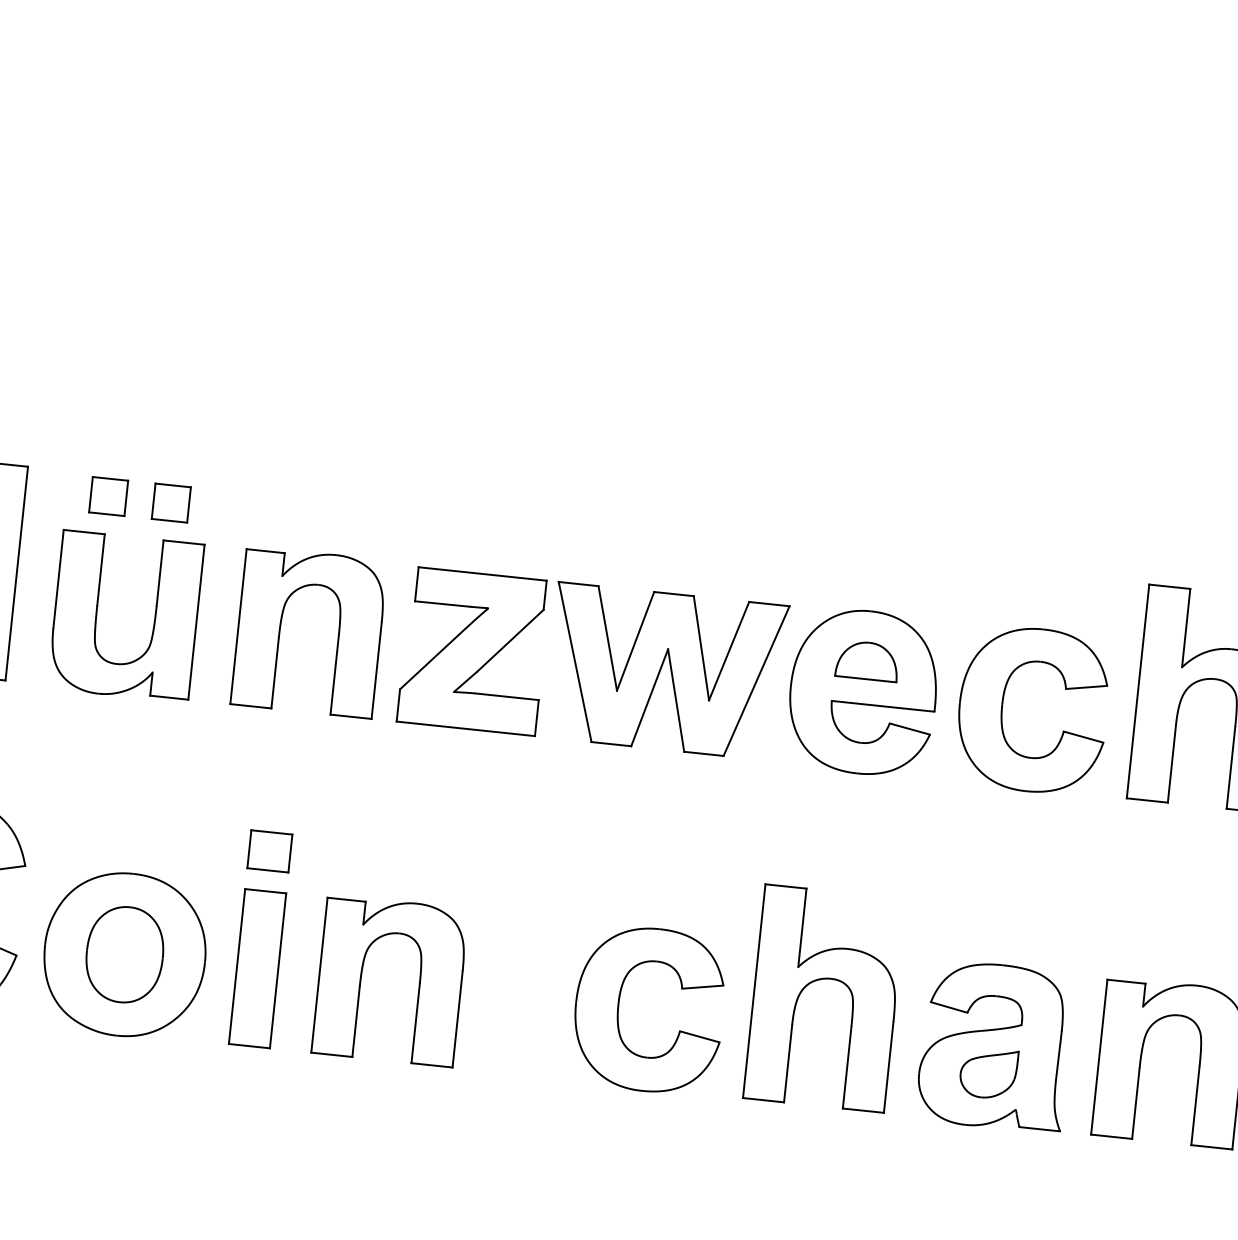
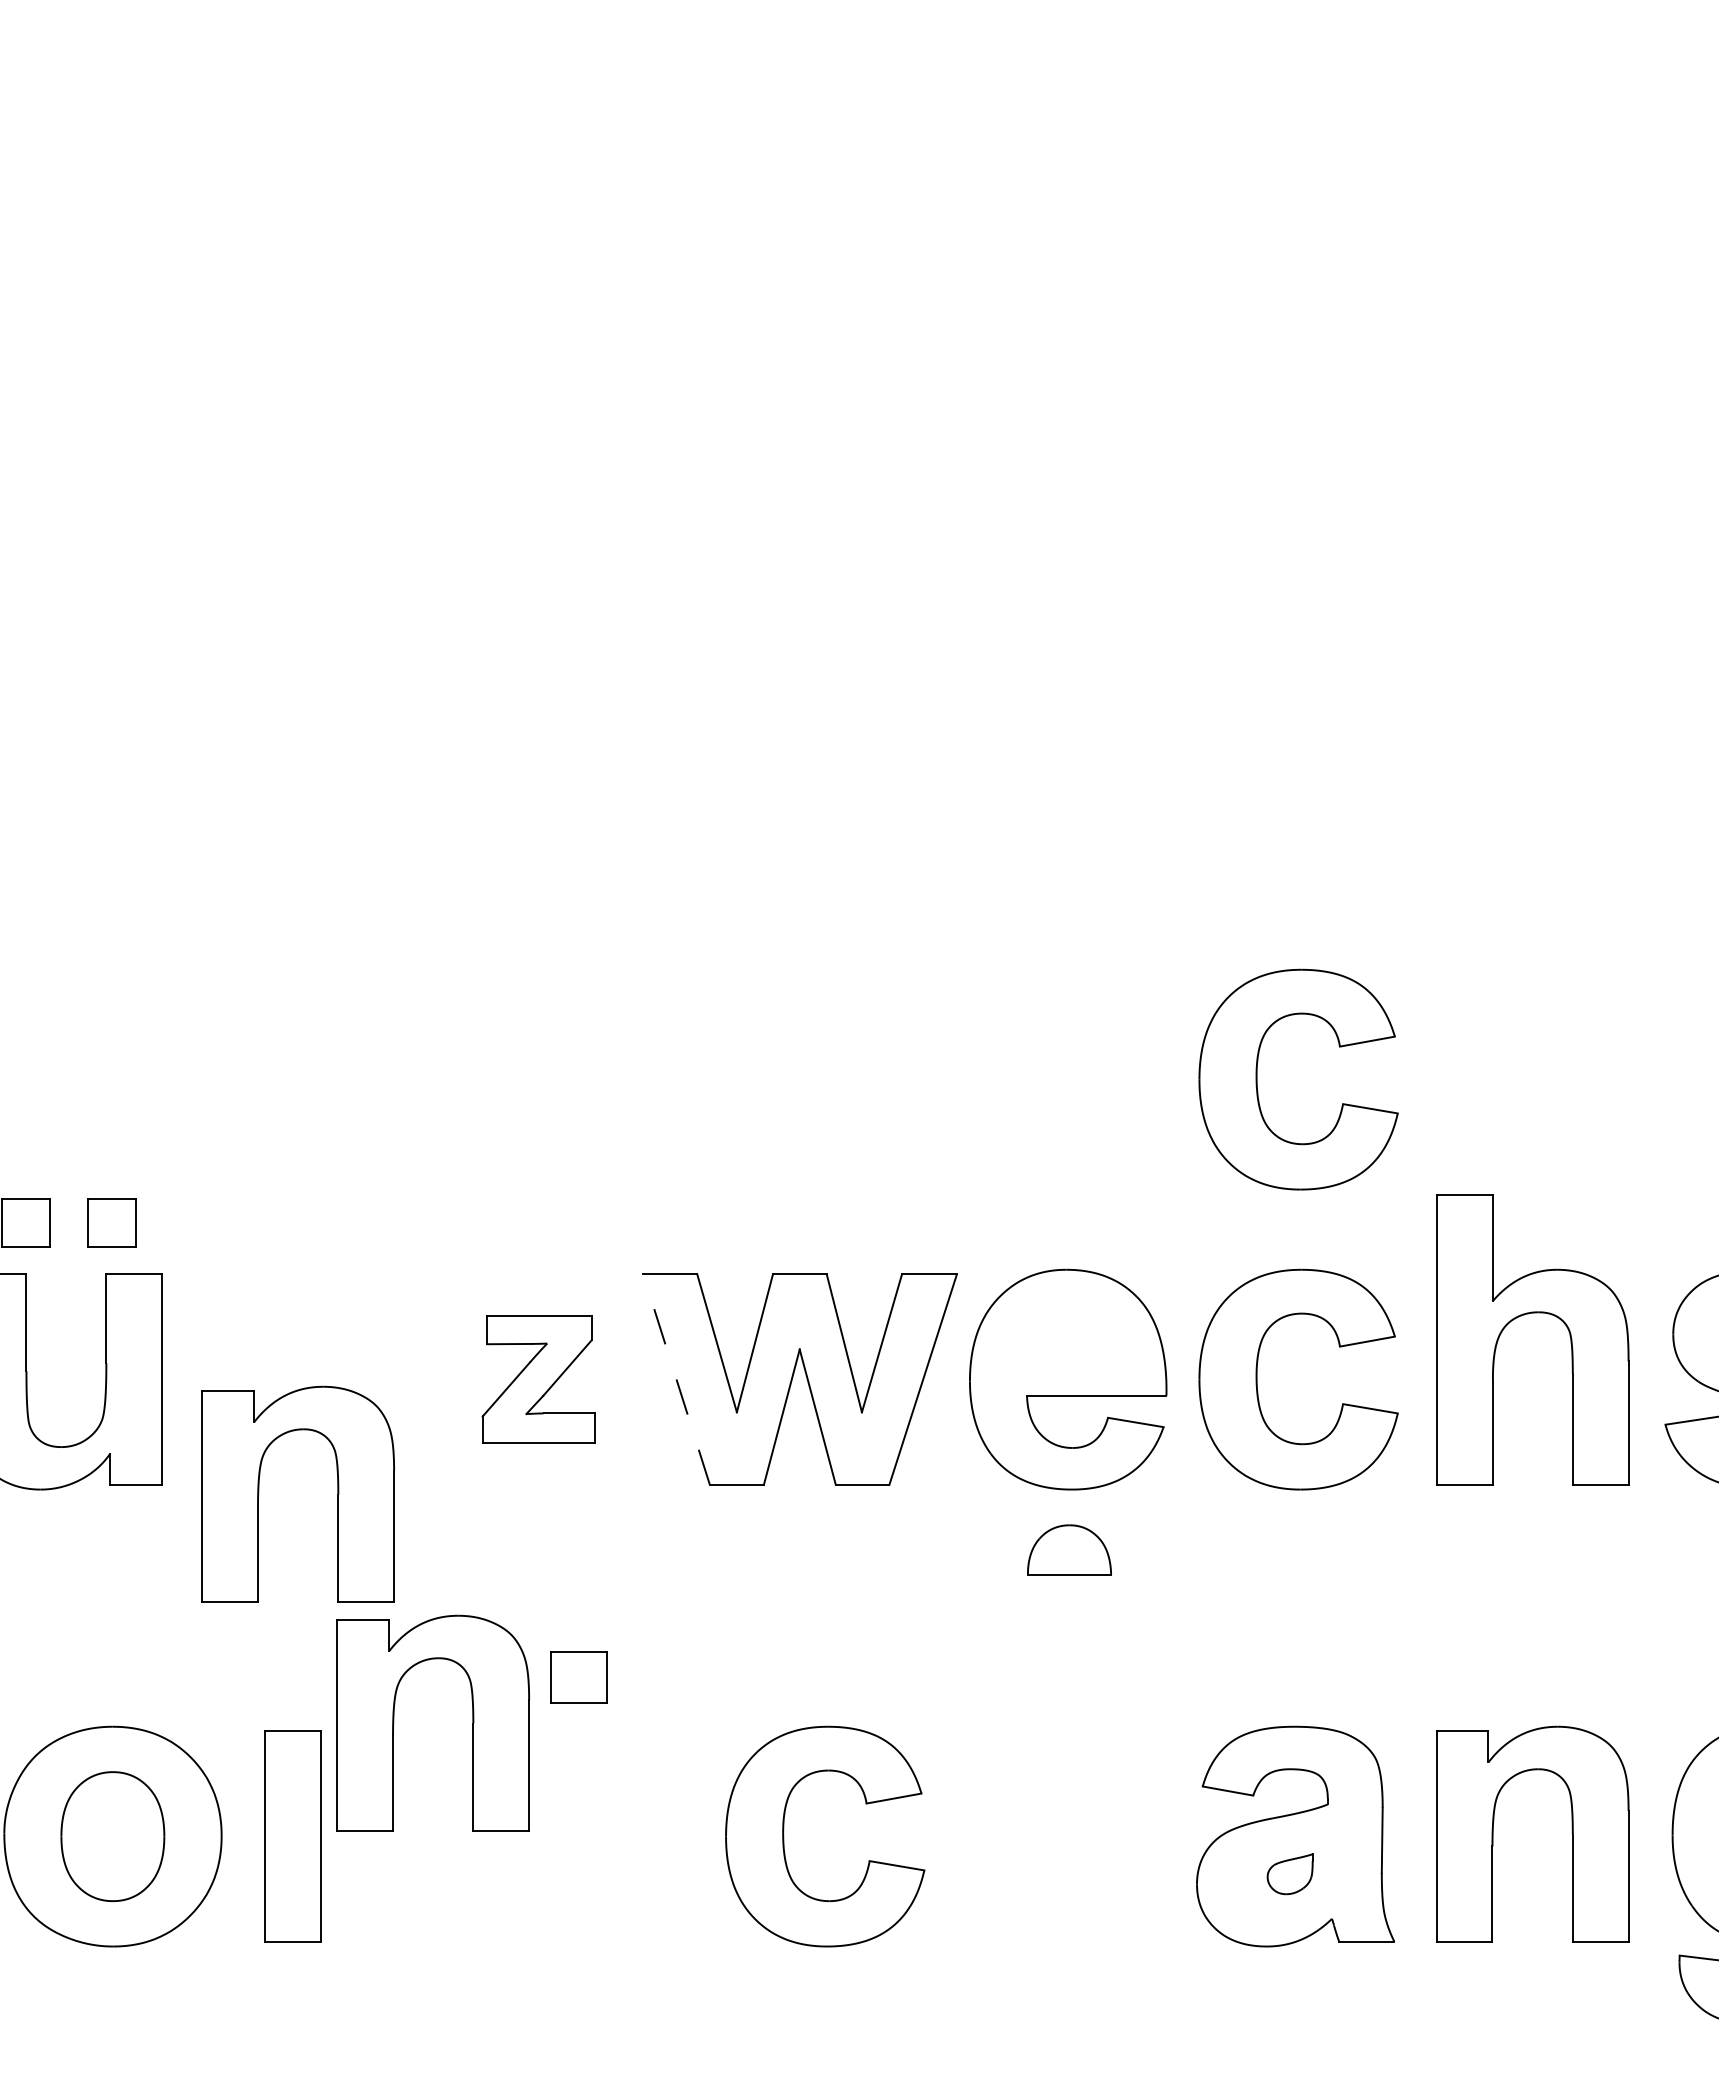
part: (1025, 486) -> (1257, 1079), added
part: (280, 628) -> (259, 1493), moved
part: (473, 651) -> (538, 1379), size x0.6
part: (867, 660) -> (1069, 1549), moved
line: (575, 661) -> (676, 1379), solid -> dashed
part: (269, 851) -> (578, 1677), moved
part: (361, 977) -> (394, 1722), moved
part: (823, 979) -> (1055, 1771), removed
part: (987, 1073) -> (1289, 1874), size x0.6

